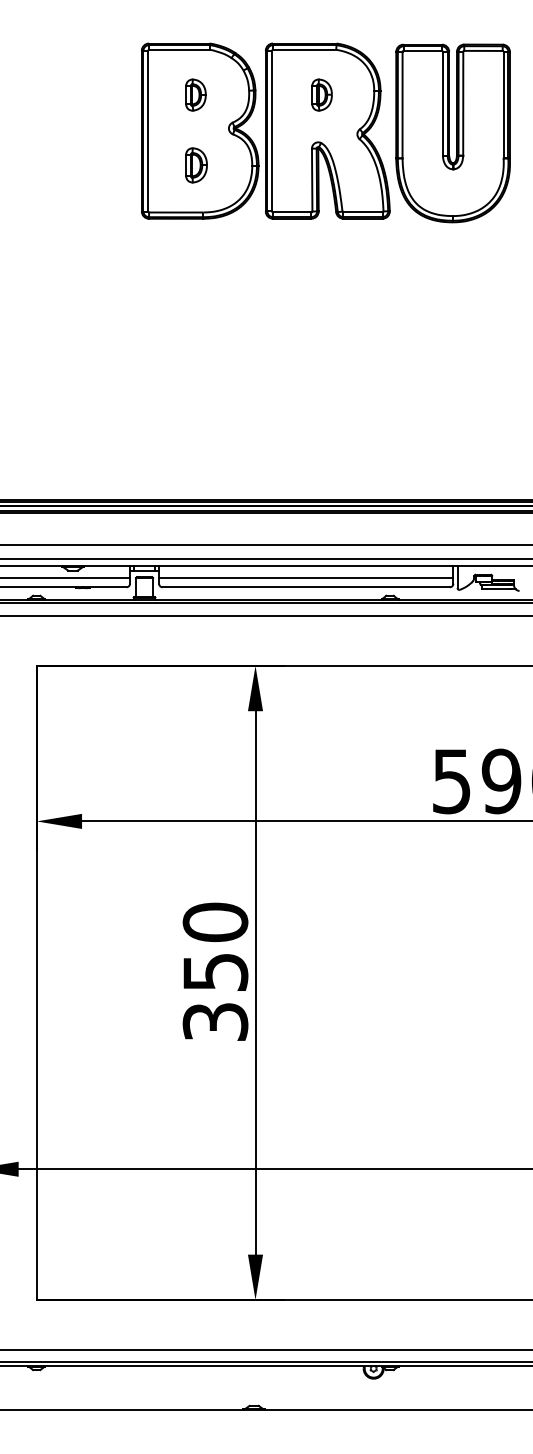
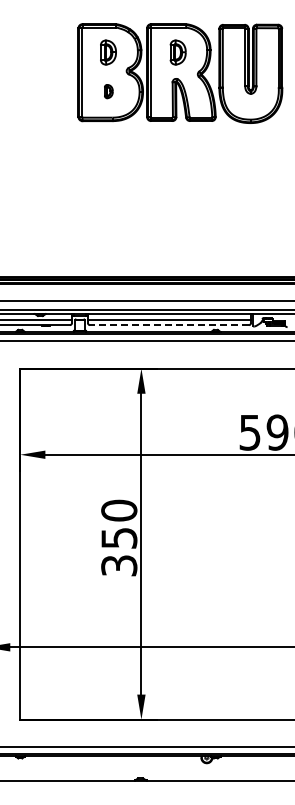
part: (196, 94) -> (108, 52), size x1.4
part: (322, 94) -> (178, 52), size x1.4
part: (196, 165) -> (108, 91), size x0.7
line: (306, 587) -> (169, 325), solid -> dashed

